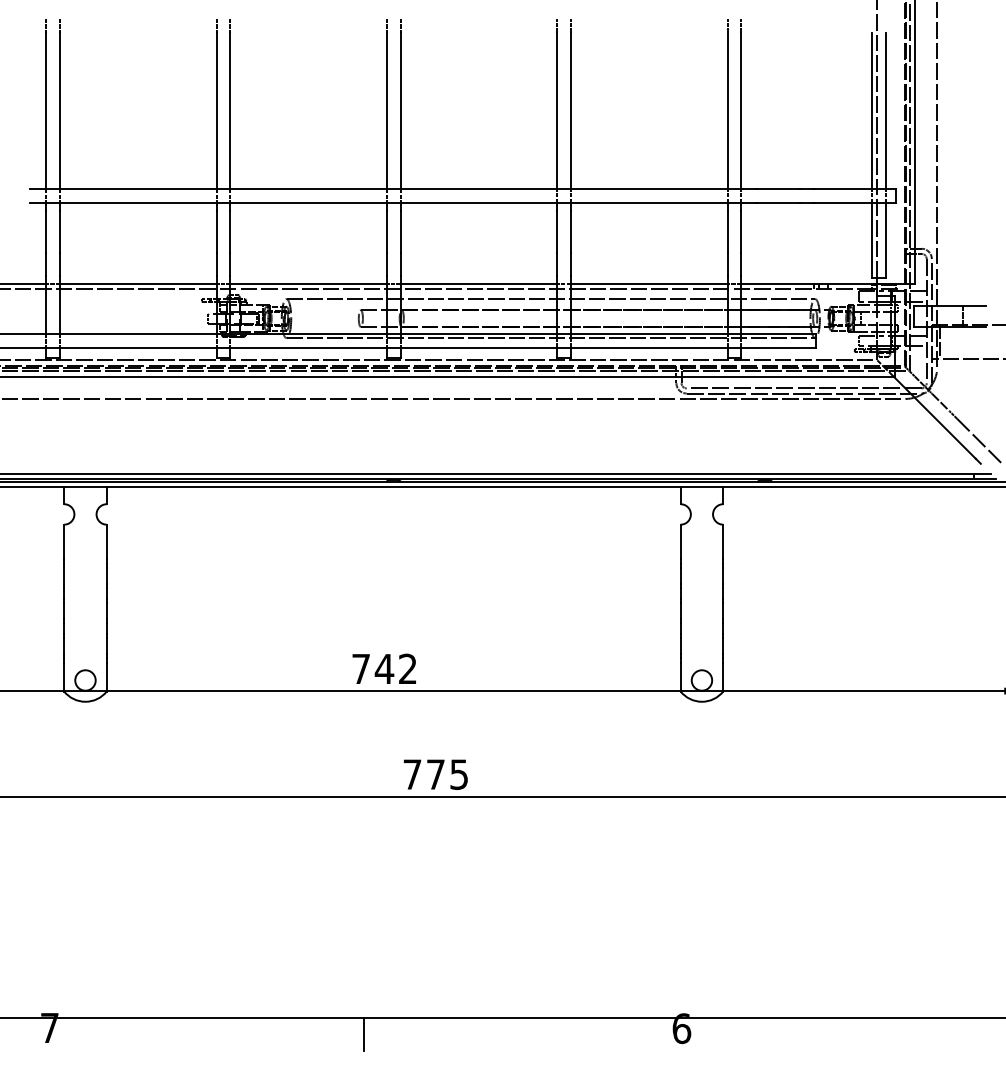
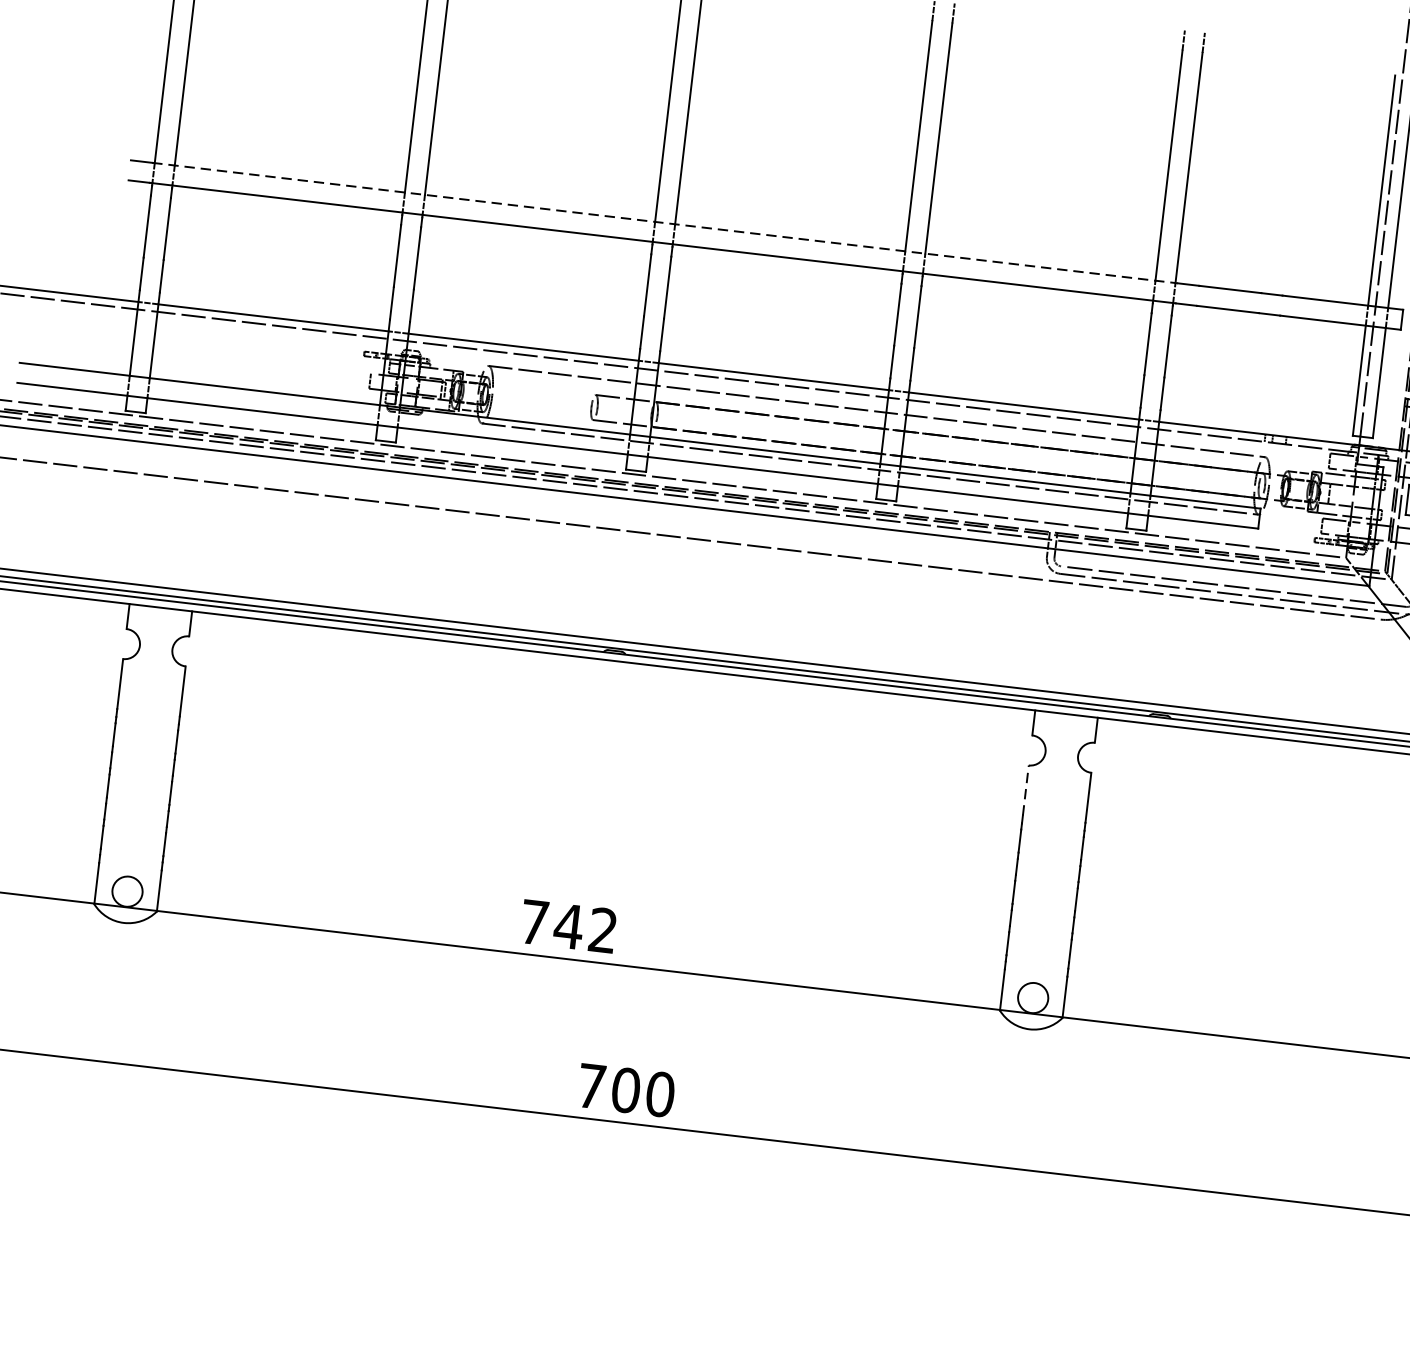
line: (394, 189) -> (666, 223), solid -> dashed
line: (680, 541) -> (1025, 790), solid -> dashed
text: (447, 774) -> (643, 1092), 775 -> 700

